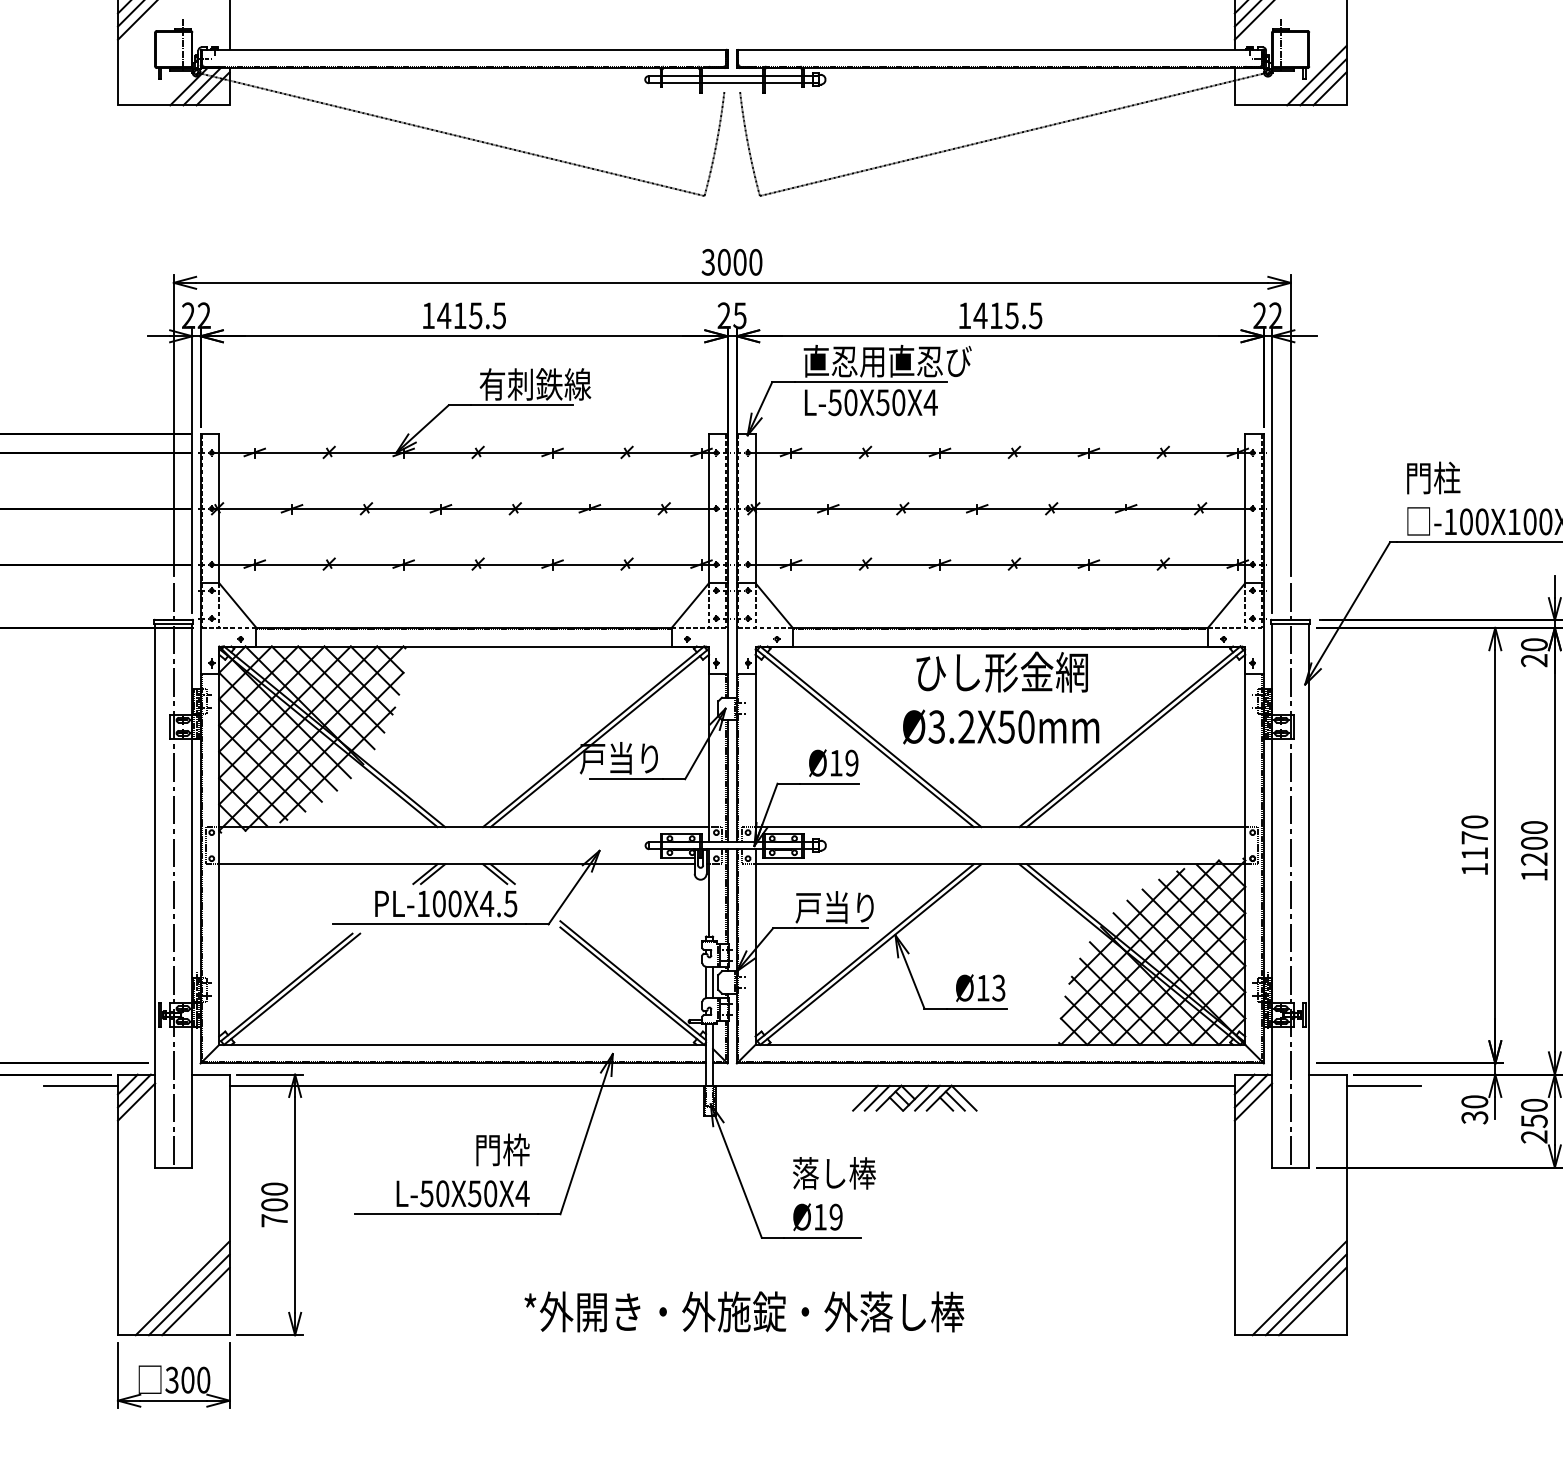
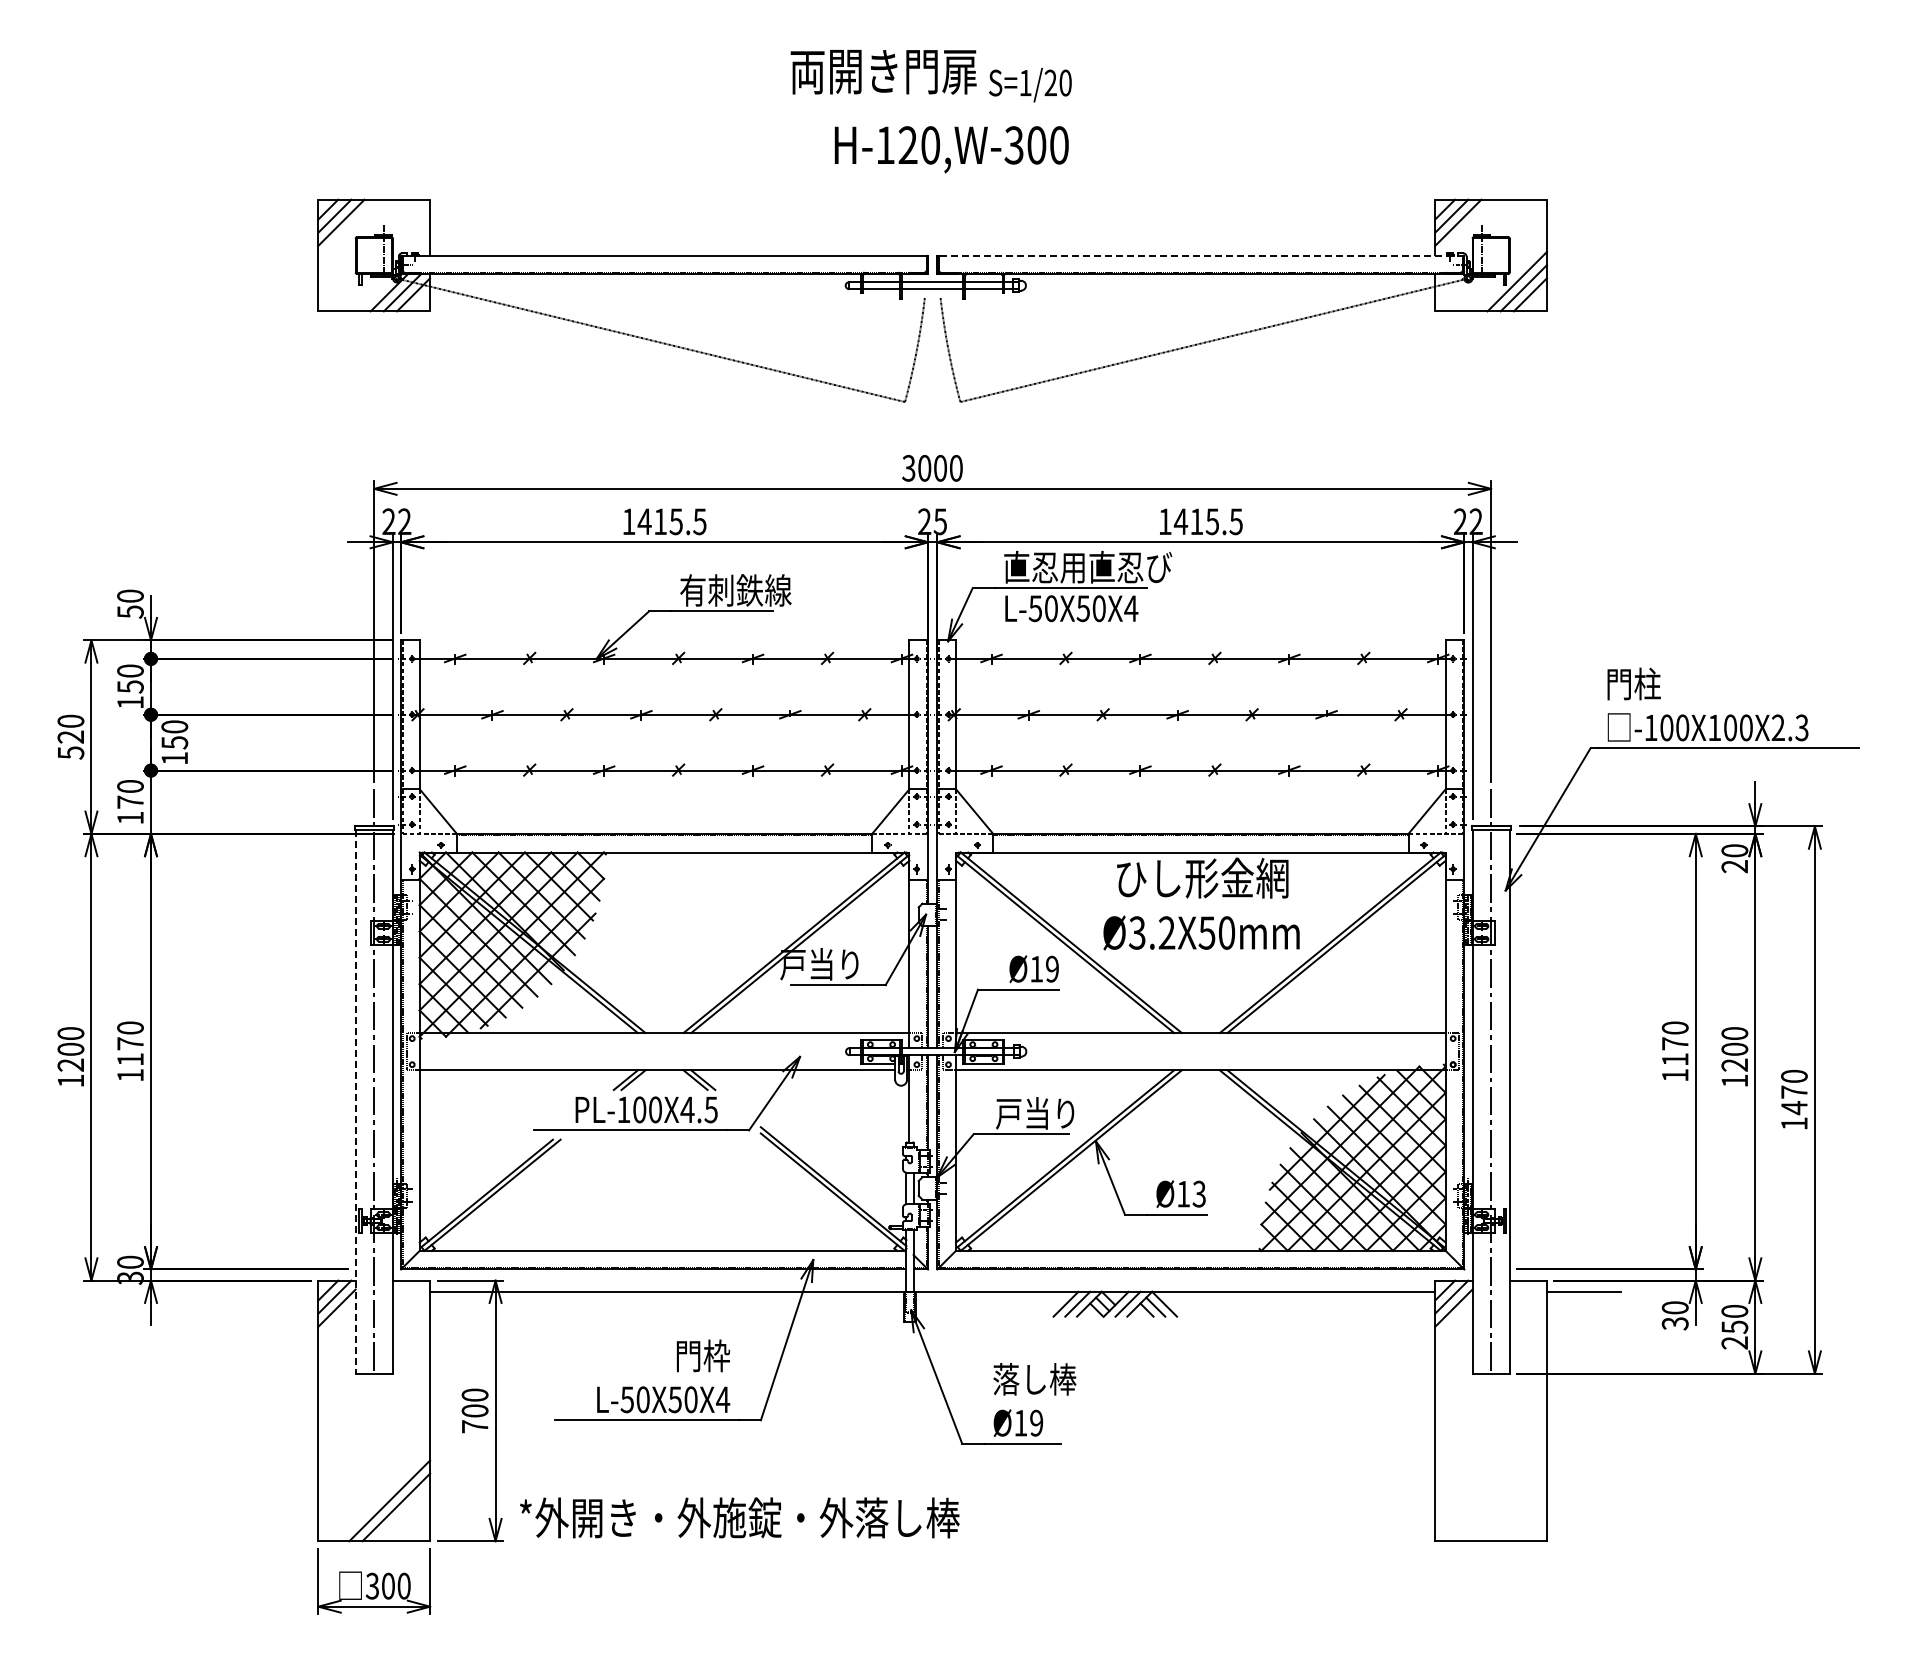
line: (1000, 49) -> (1200, 255), solid -> dashed
line: (155, 895) -> (355, 1101), solid -> dashed
line: (80, 1085) -> (280, 1291), removed
line: (183, 1288) -> (383, 1494), removed
line: (1299, 1288) -> (1499, 1494), removed
line: (1306, 1294) -> (1506, 1500), removed
line: (1312, 1301) -> (1512, 1507), removed
text: (744, 1311) -> (739, 1517), moved

